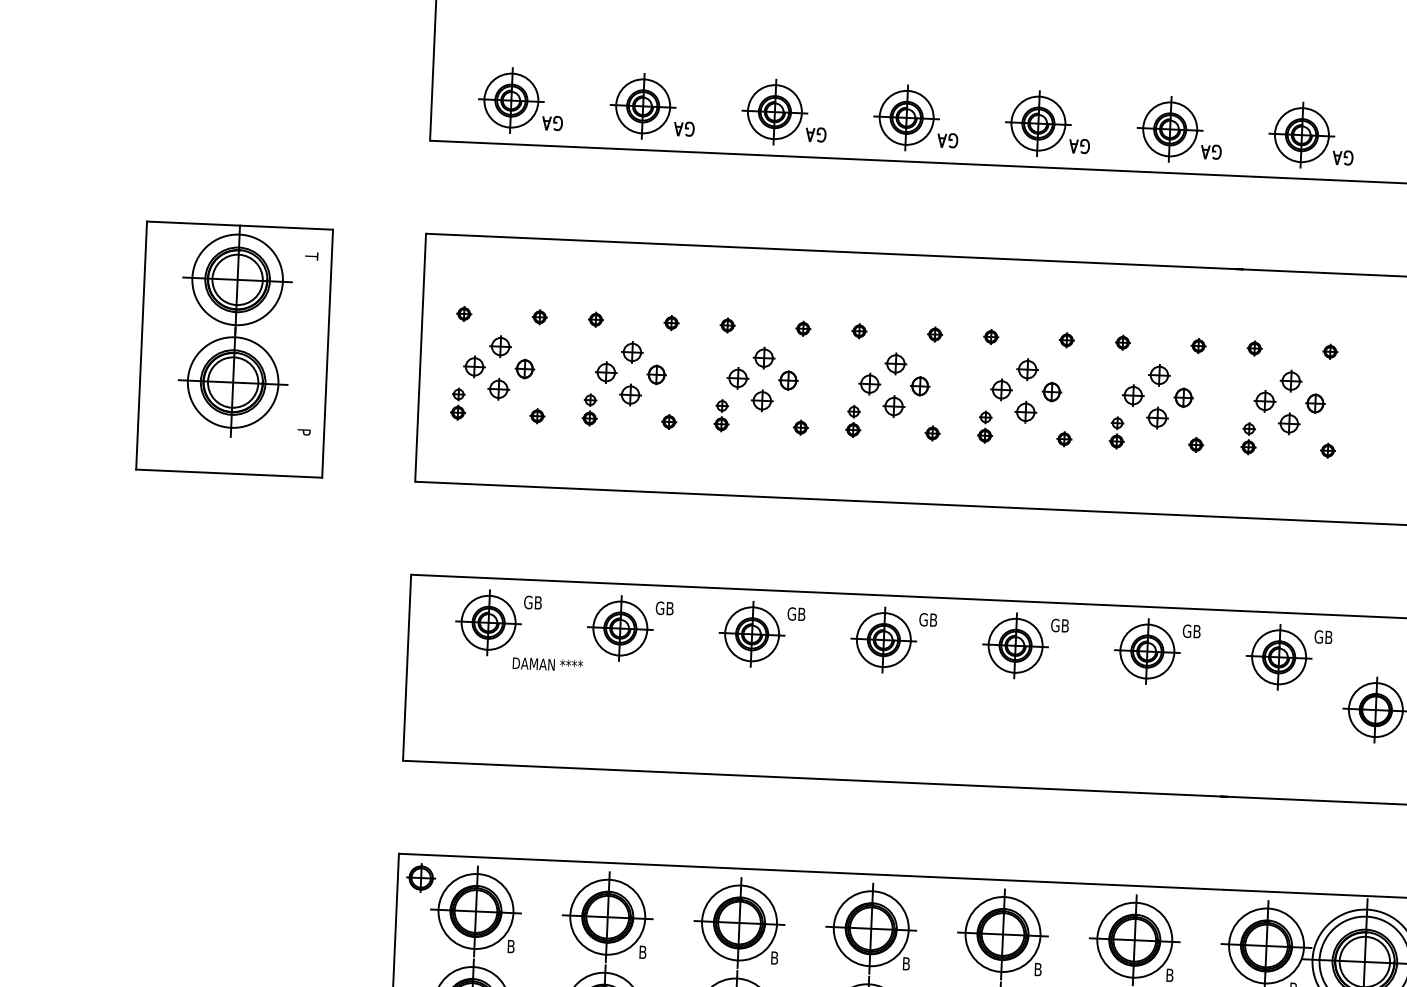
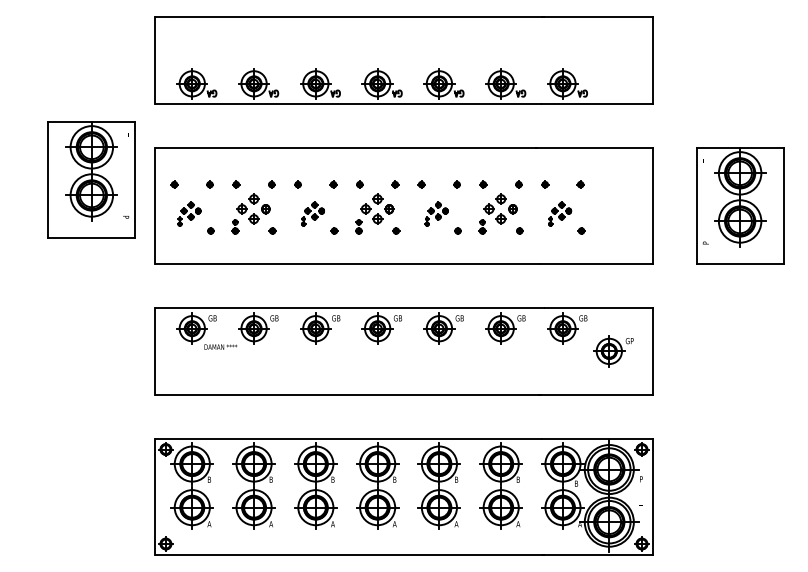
part: (233, 348) -> (91, 179), moved
part: (493, 376) -> (189, 213), size x0.6
part: (755, 388) -> (312, 213), size x0.6
part: (1020, 399) -> (436, 213), size x0.6
part: (1282, 411) -> (559, 213), size x0.6

